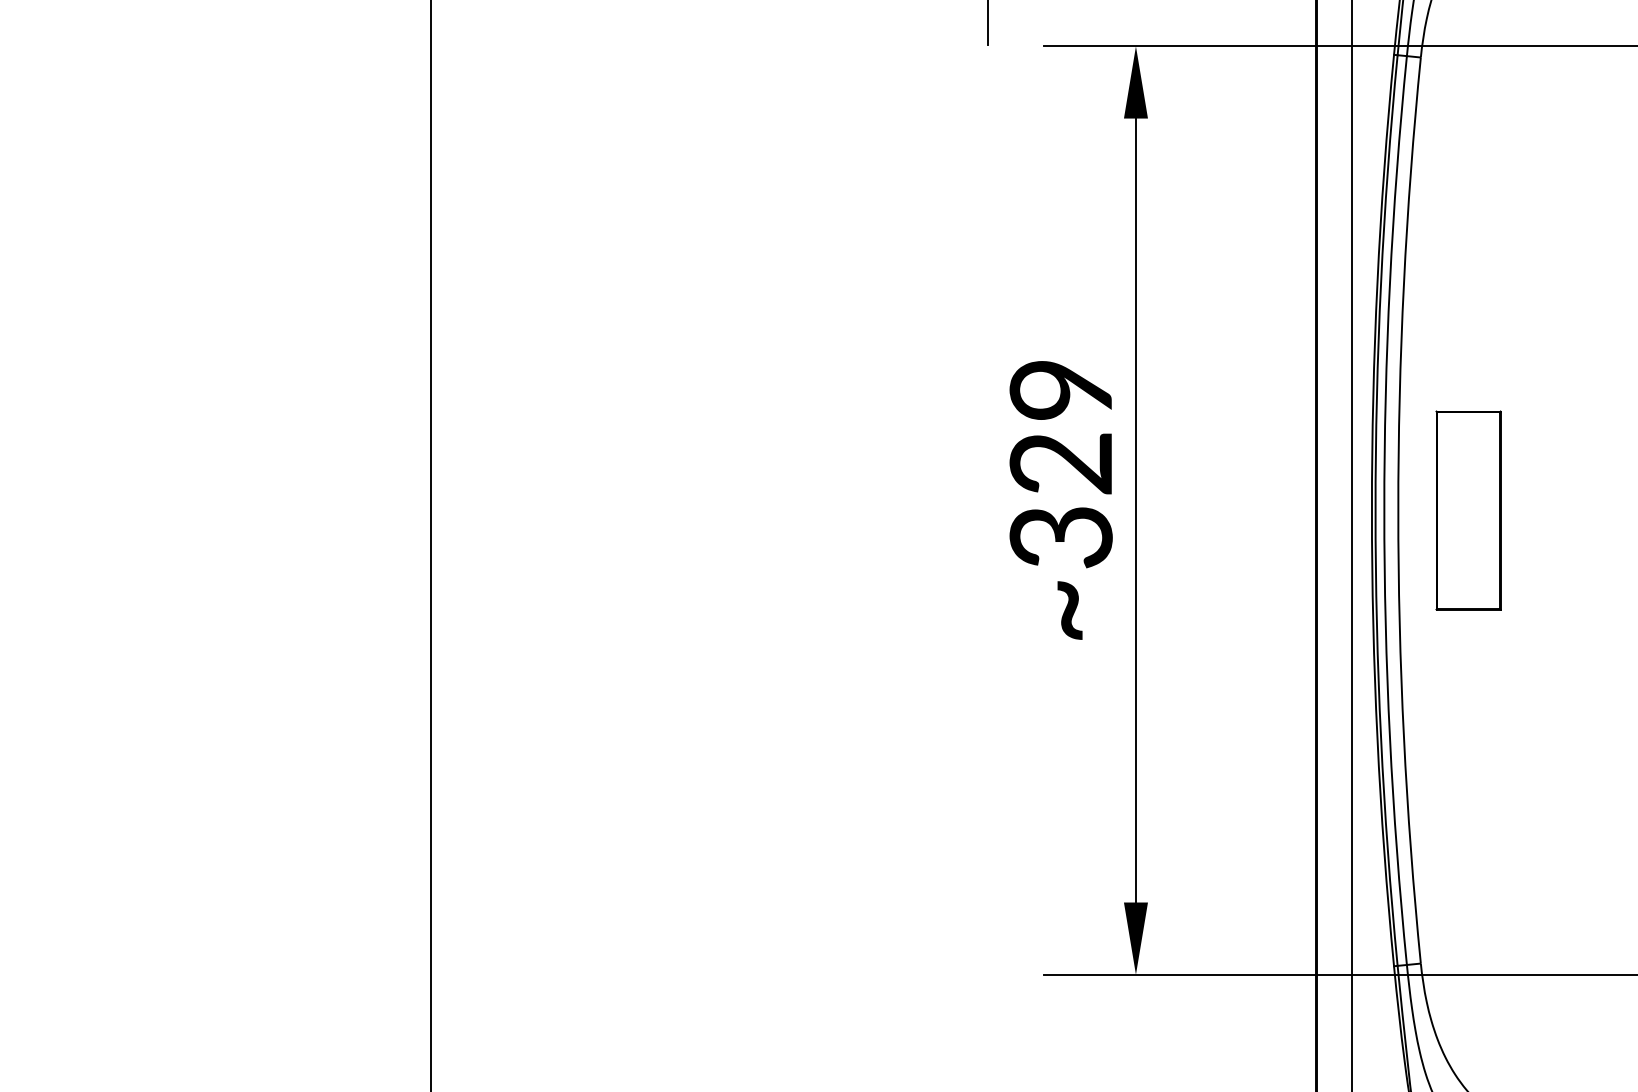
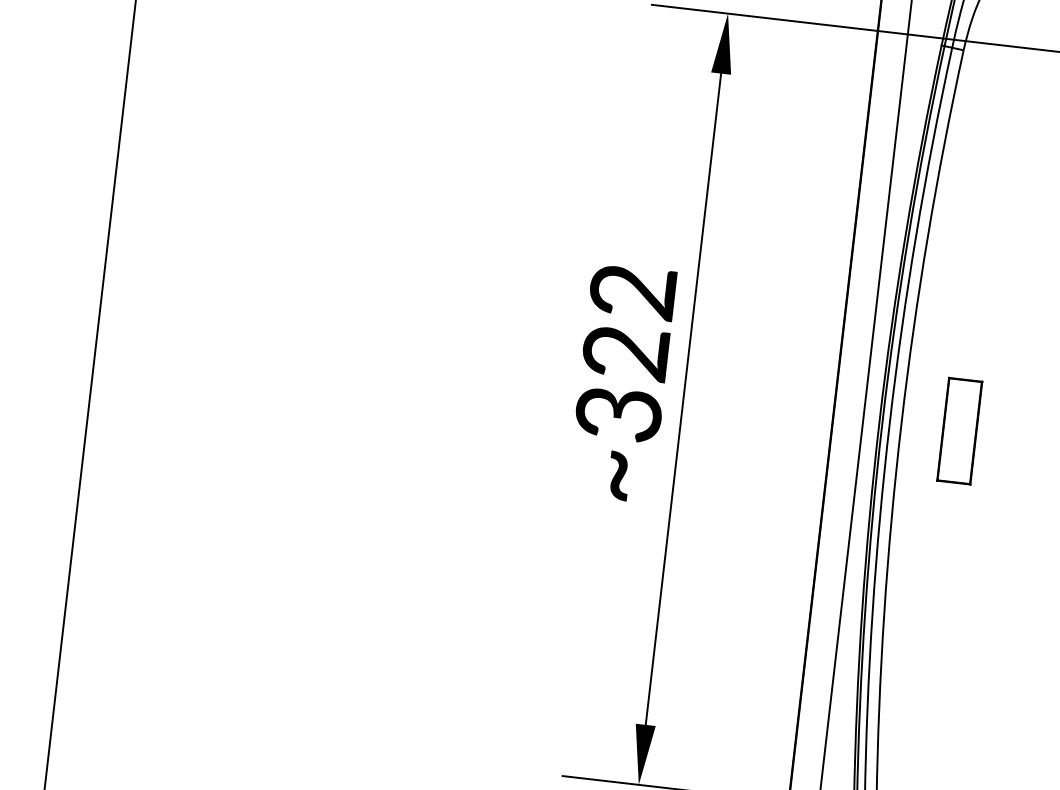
text: (1060, 390) -> (632, 292), ~329 -> ~322
part: (1468, 510) -> (959, 431), size x0.62

